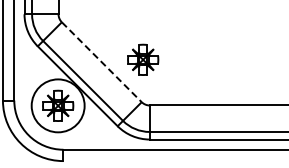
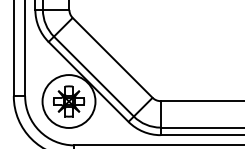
part: (143, 59) -> (154, 55), removed
line: (102, 62) -> (113, 58), dashed -> solid

